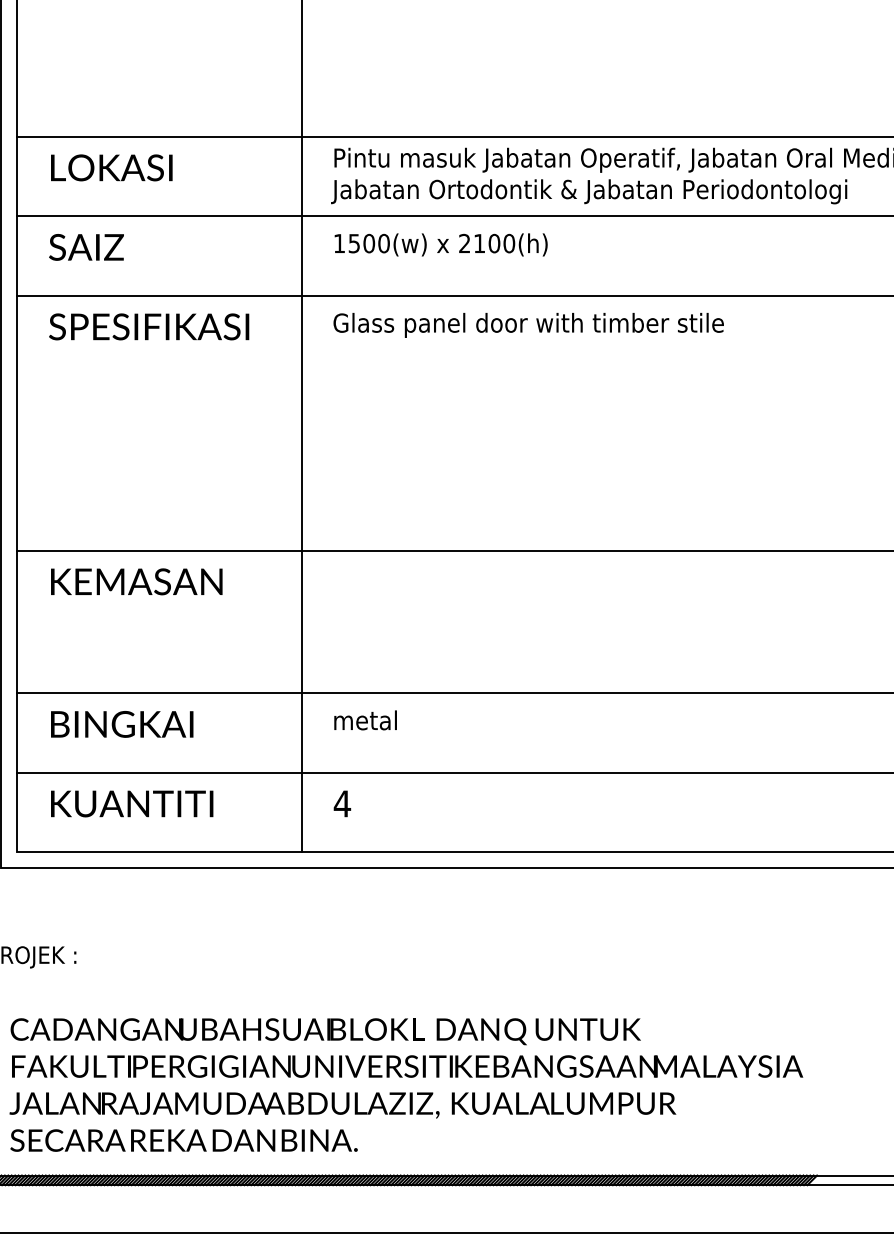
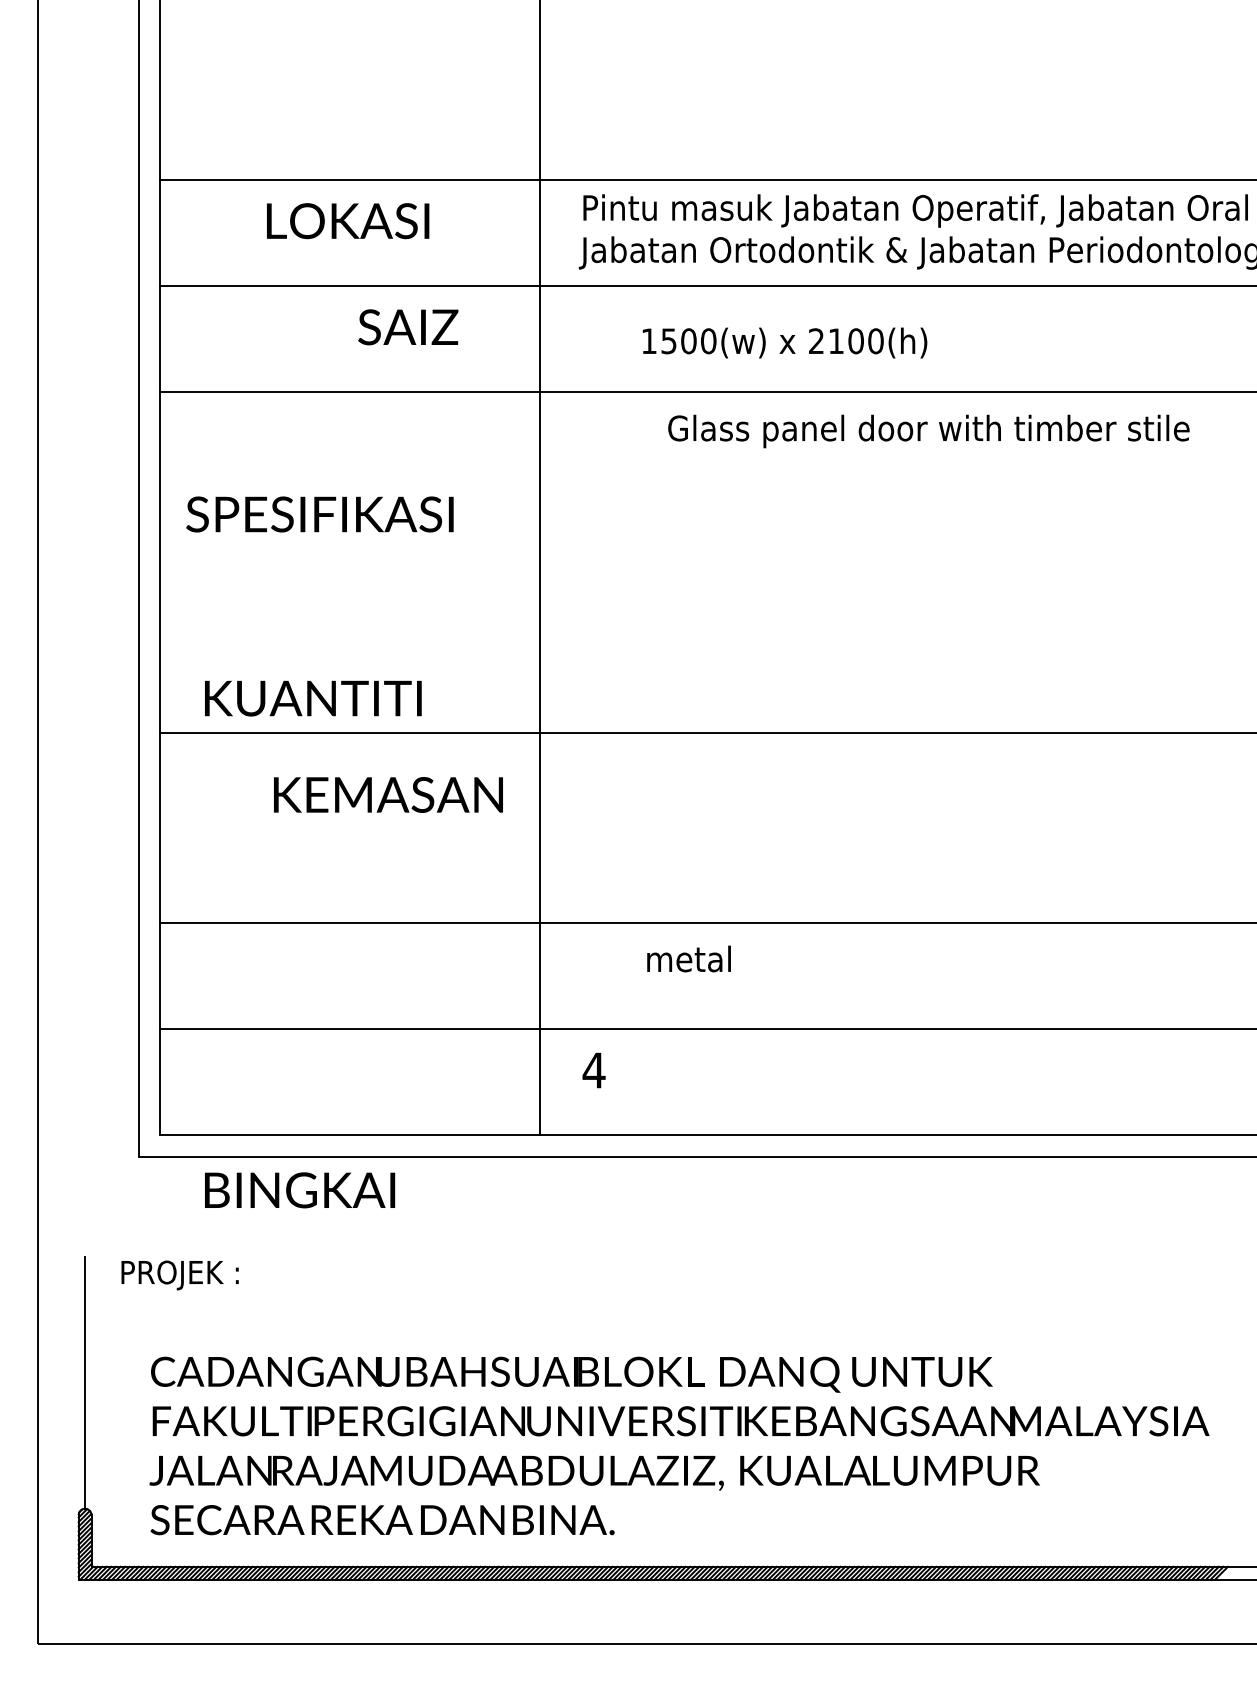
text: (112, 168) -> (348, 221), moved
text: (440, 244) -> (784, 342), moved
text: (86, 247) -> (408, 327), moved
text: (528, 325) -> (928, 431), moved
text: (148, 326) -> (319, 514), moved
text: (136, 581) -> (388, 794), moved
text: (365, 720) -> (688, 958), moved
text: (122, 724) -> (300, 1190), moved
text: (132, 803) -> (313, 698), moved

